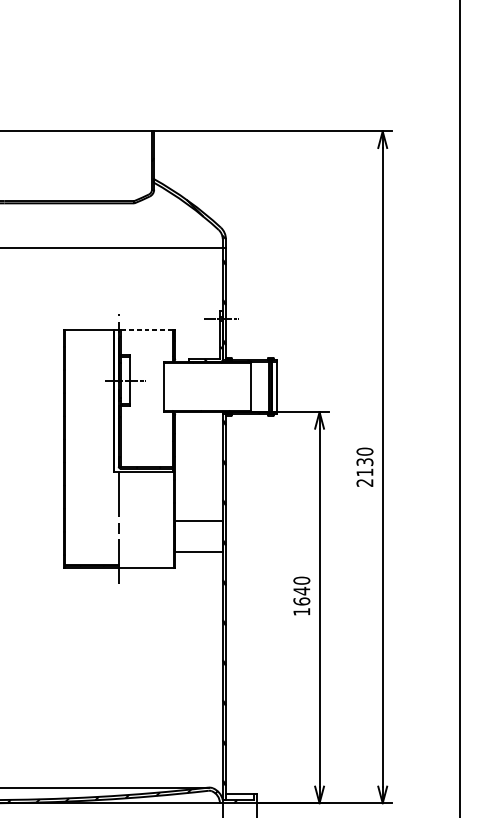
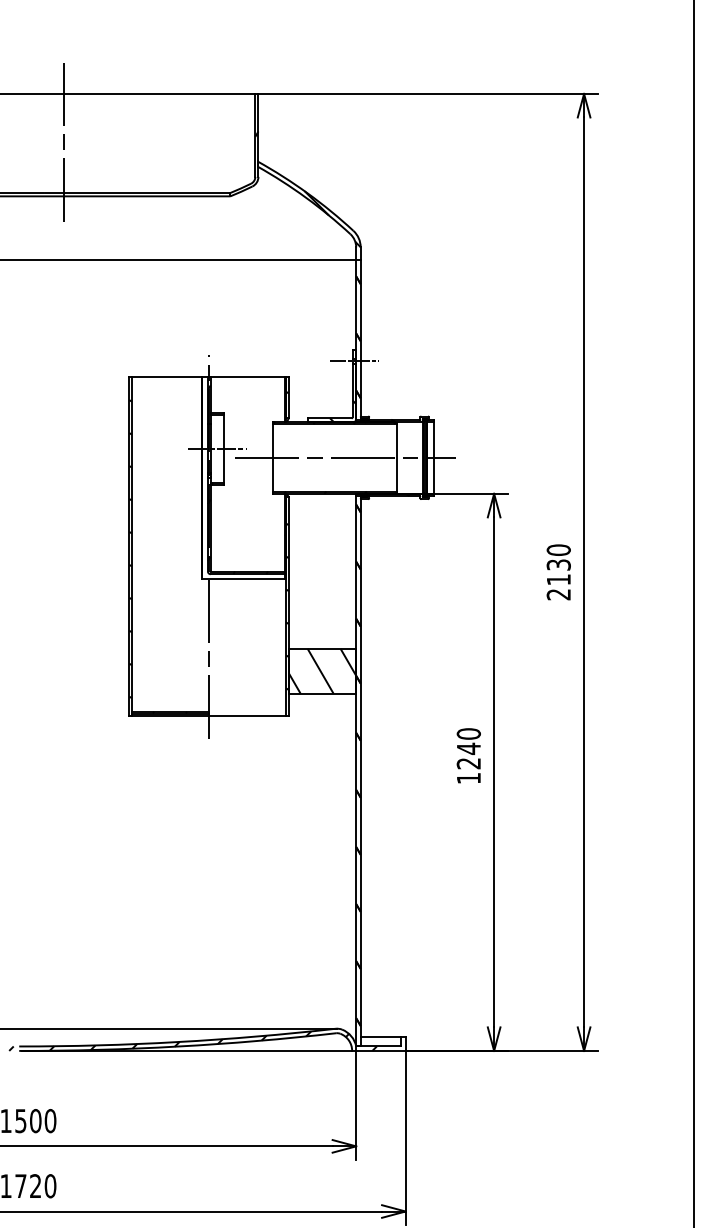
line: (18, 163) -> (64, 139), added
line: (146, 329) -> (247, 376), dashed -> solid
line: (215, 386) -> (345, 457), added
hatch: (199, 536) -> (322, 670), added
text: (301, 601) -> (468, 763), 1640 -> 1240

